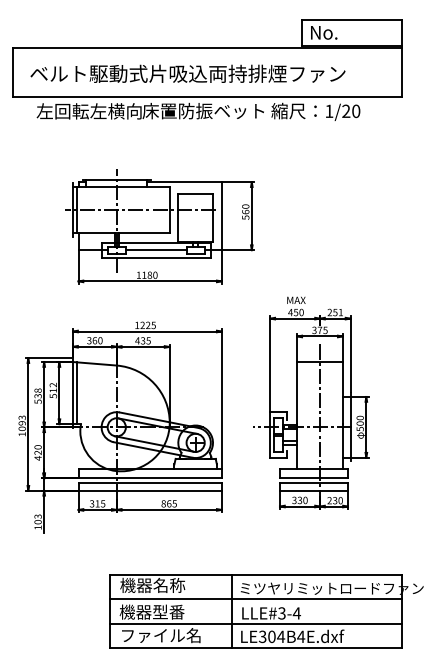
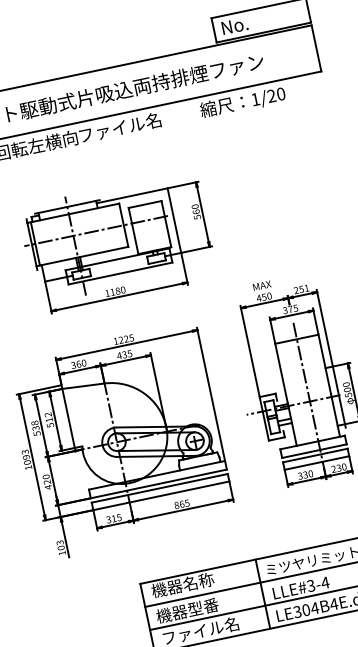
text: (202, 110) -> (134, 124), 床置防振ベット -> ファイル名
line: (155, 250) -> (118, 266), removed
line: (76, 393) -> (71, 418), removed

